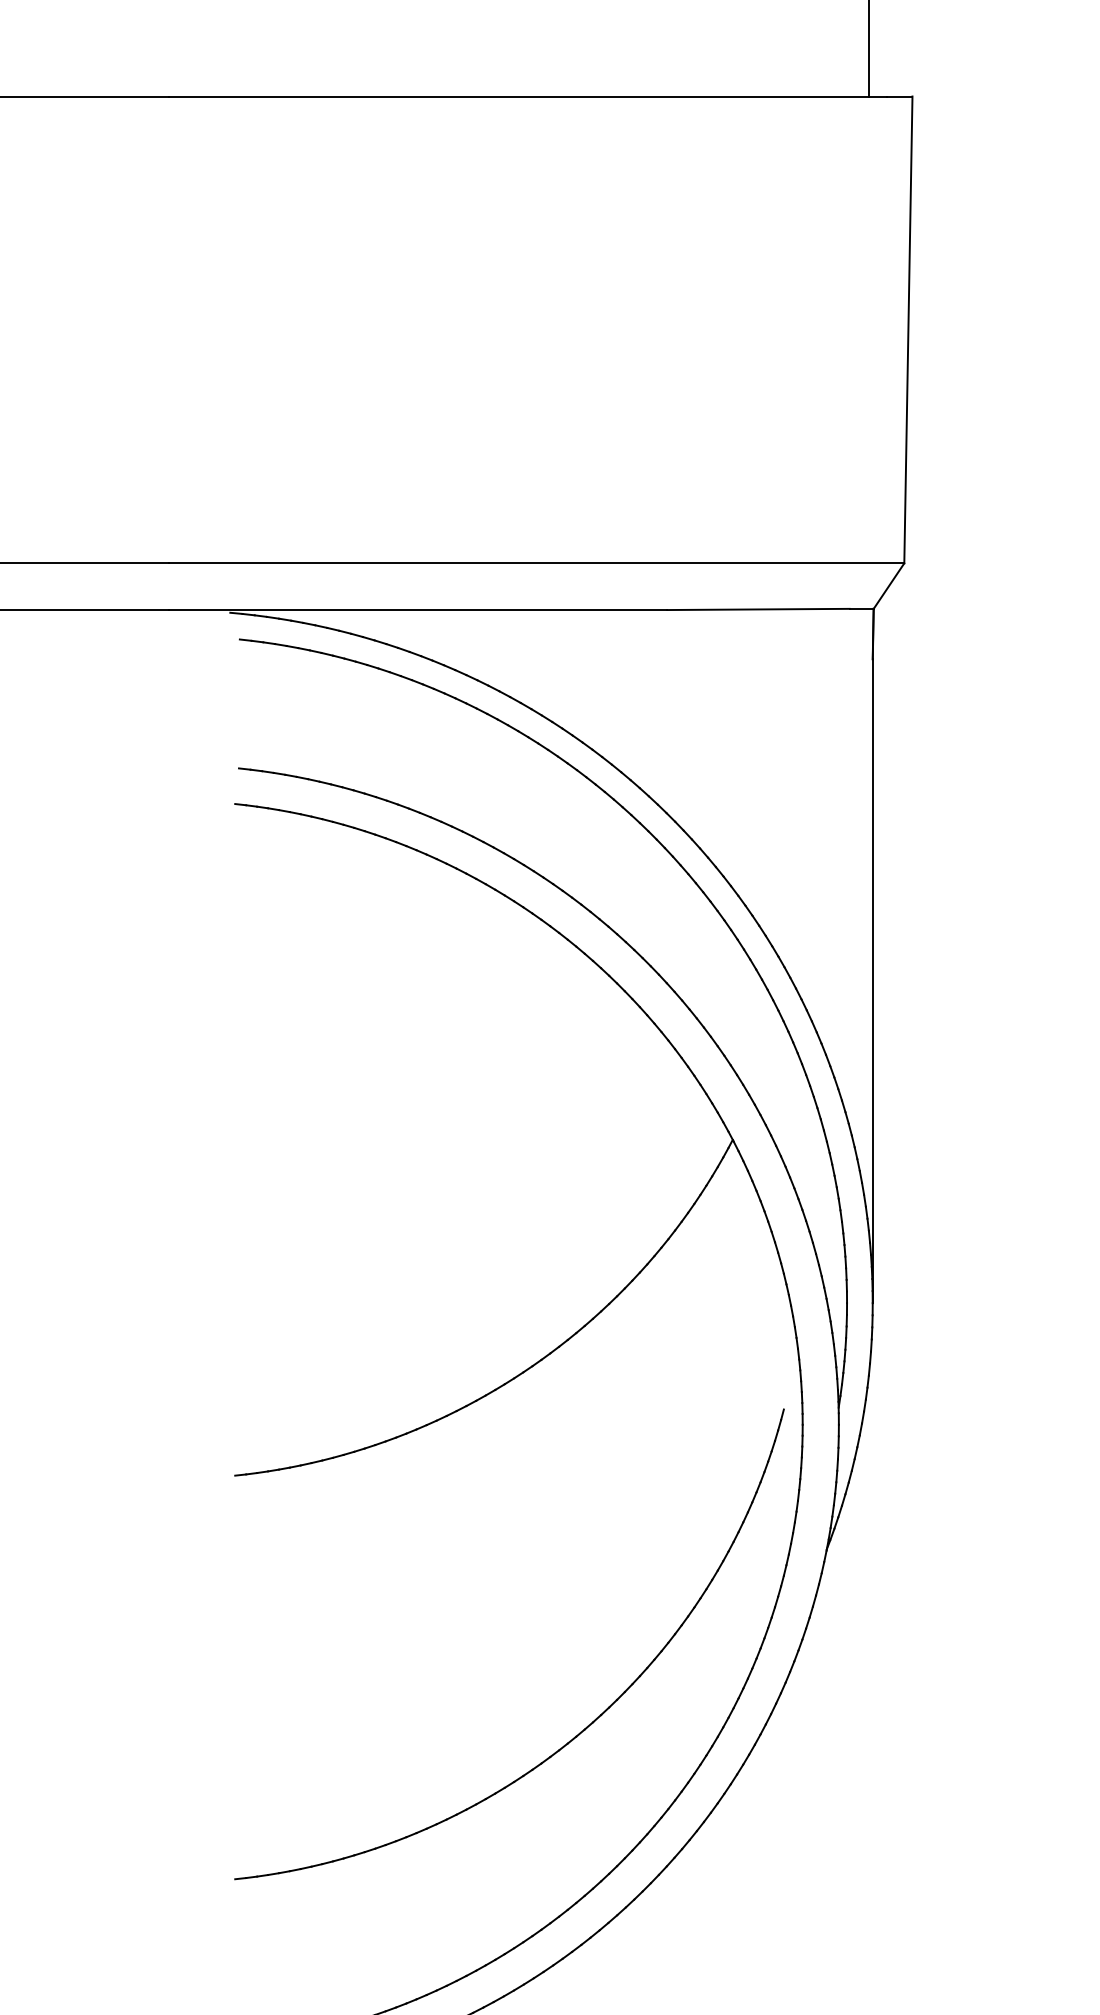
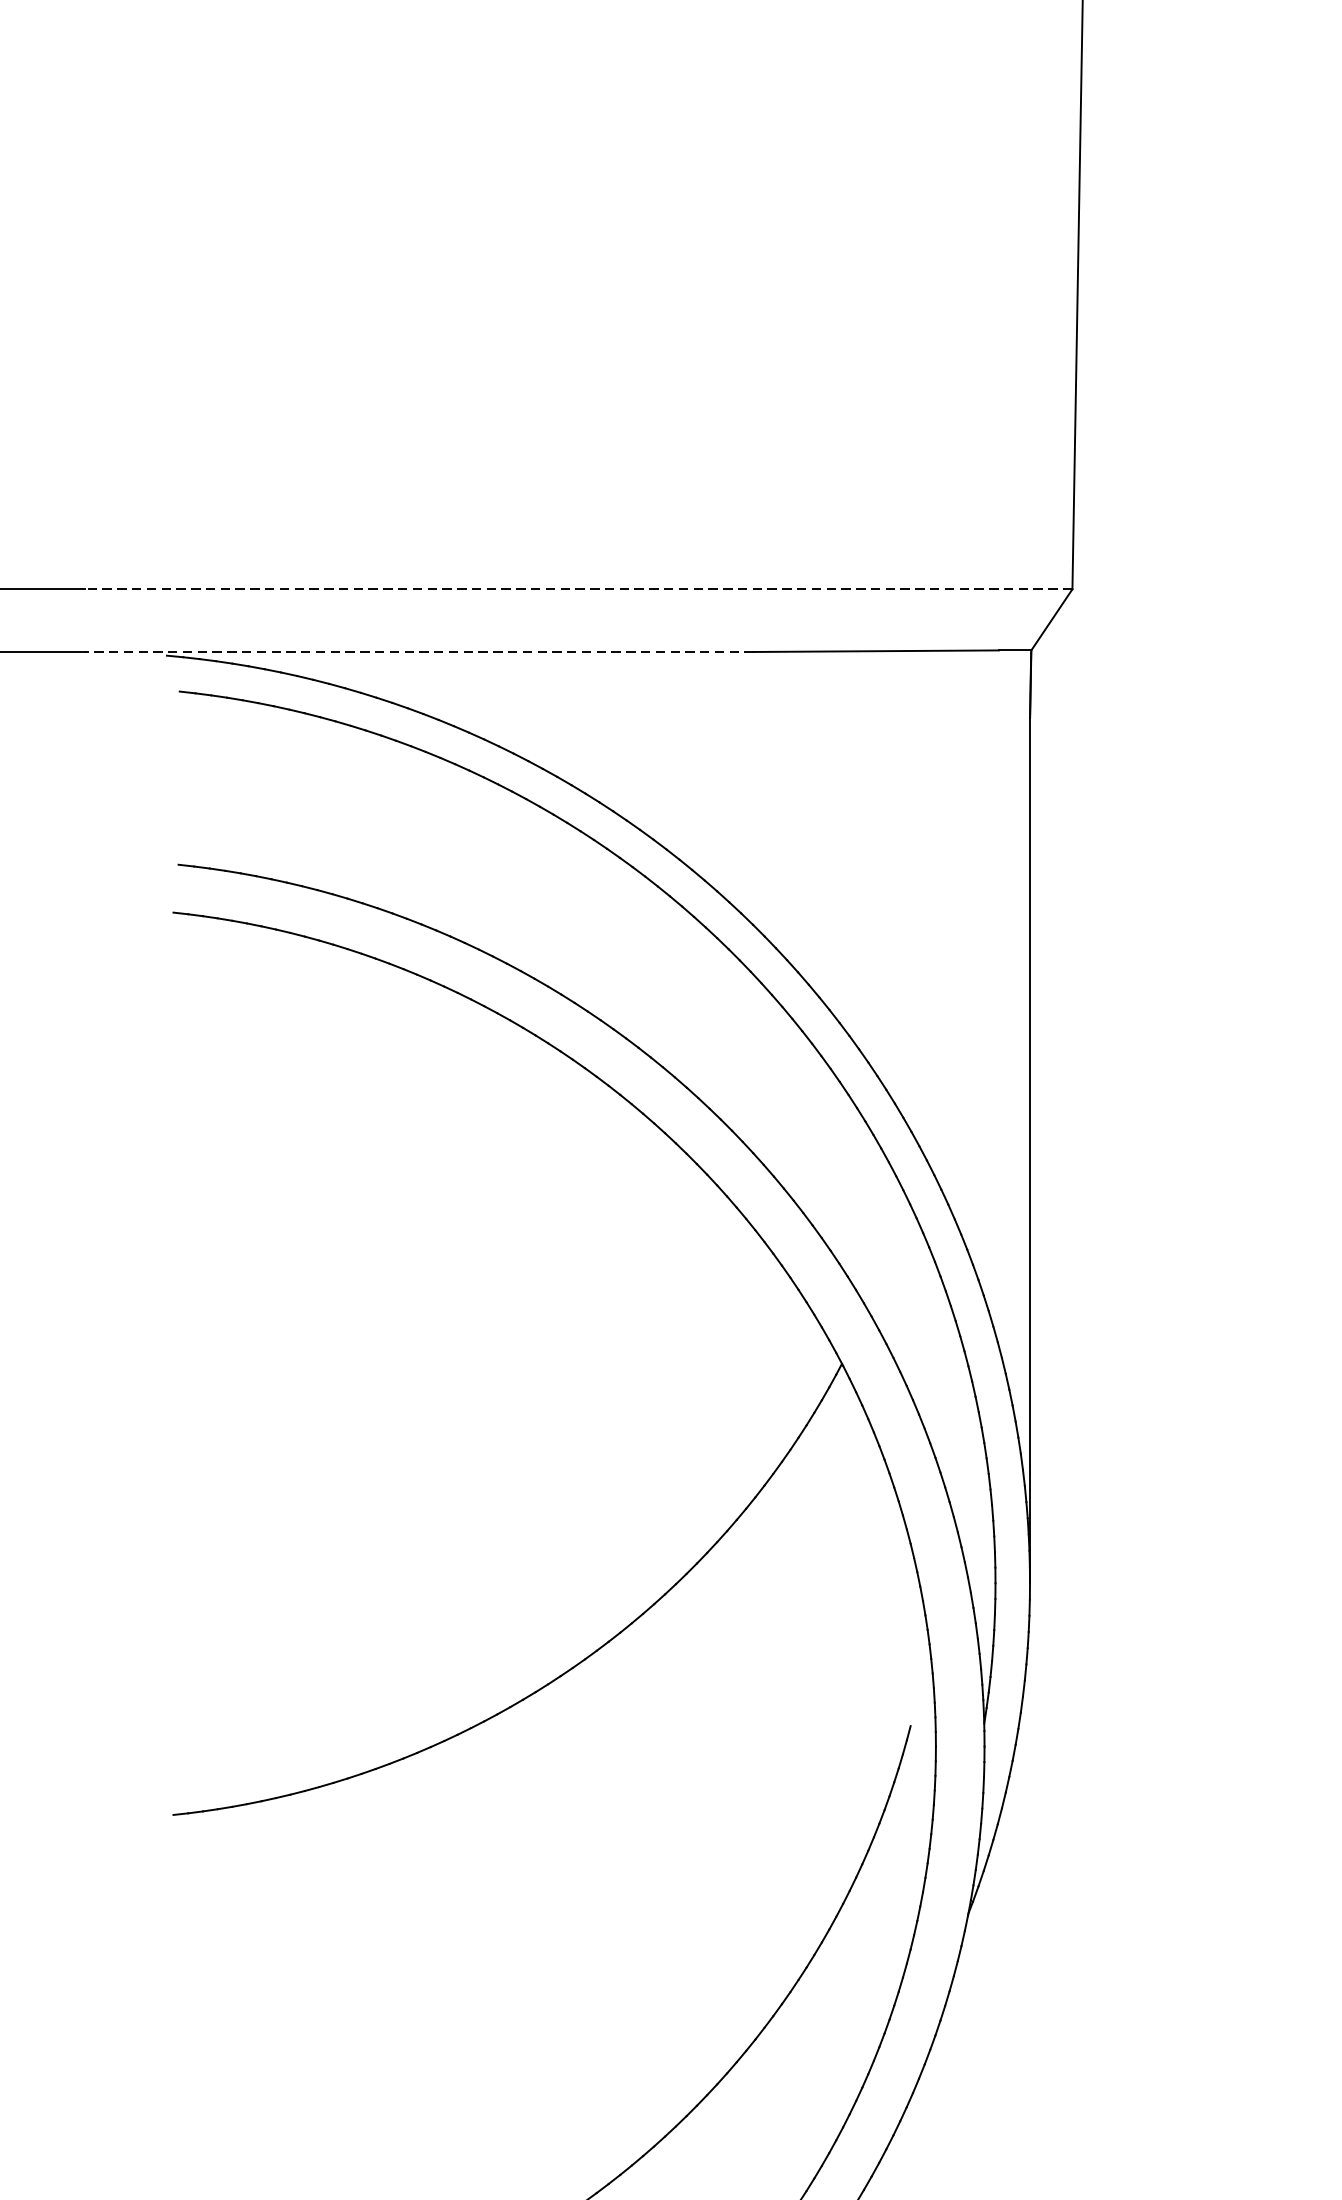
line: (536, 563) -> (578, 589), solid -> dashed
line: (417, 610) -> (418, 652), solid -> dashed

